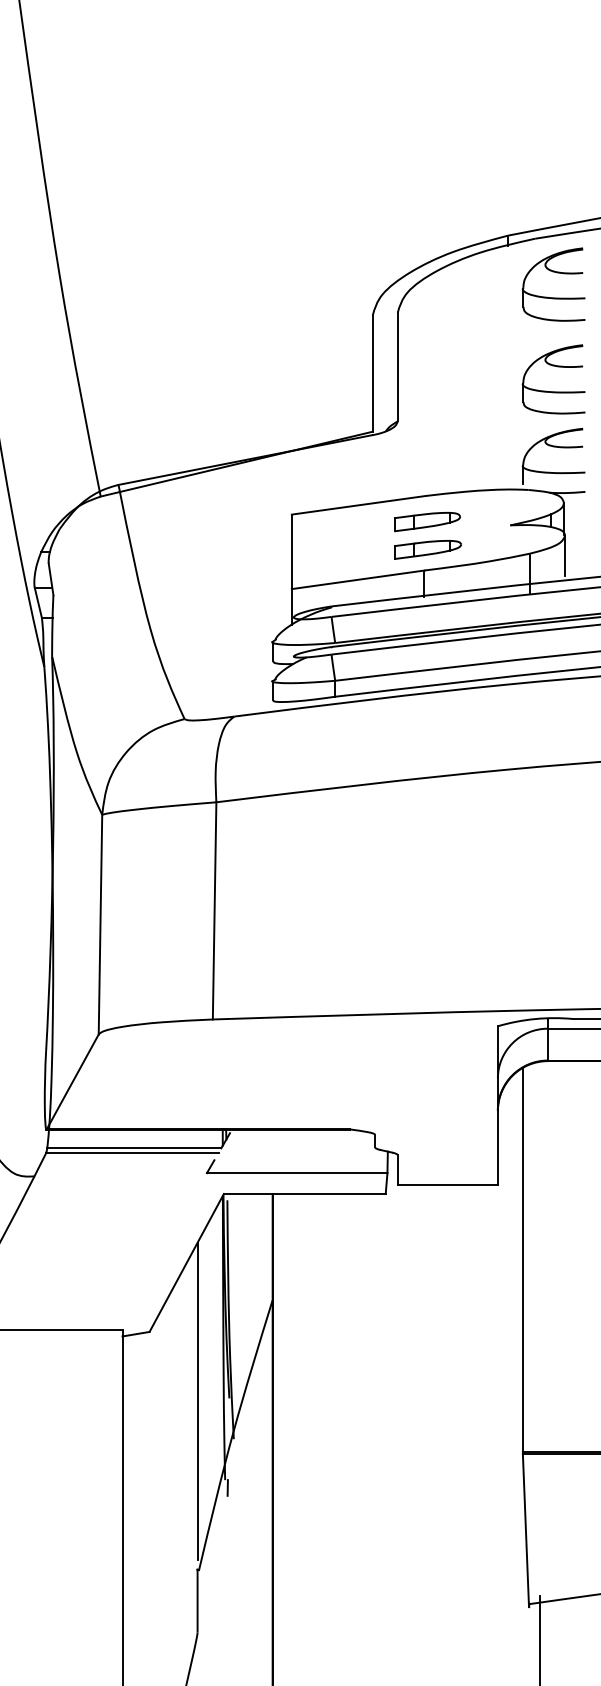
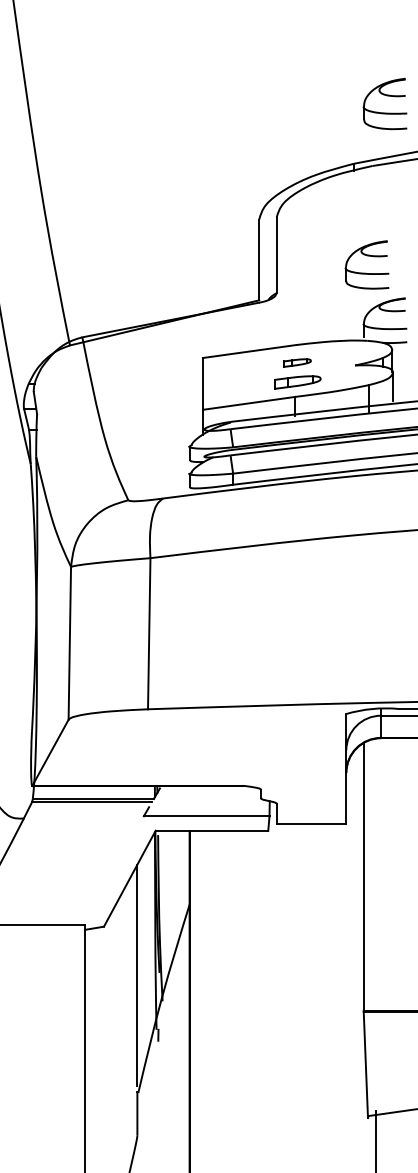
part: (552, 296) -> (384, 112), moved
part: (552, 390) -> (366, 272), moved
part: (427, 521) -> (297, 362), size x0.6

